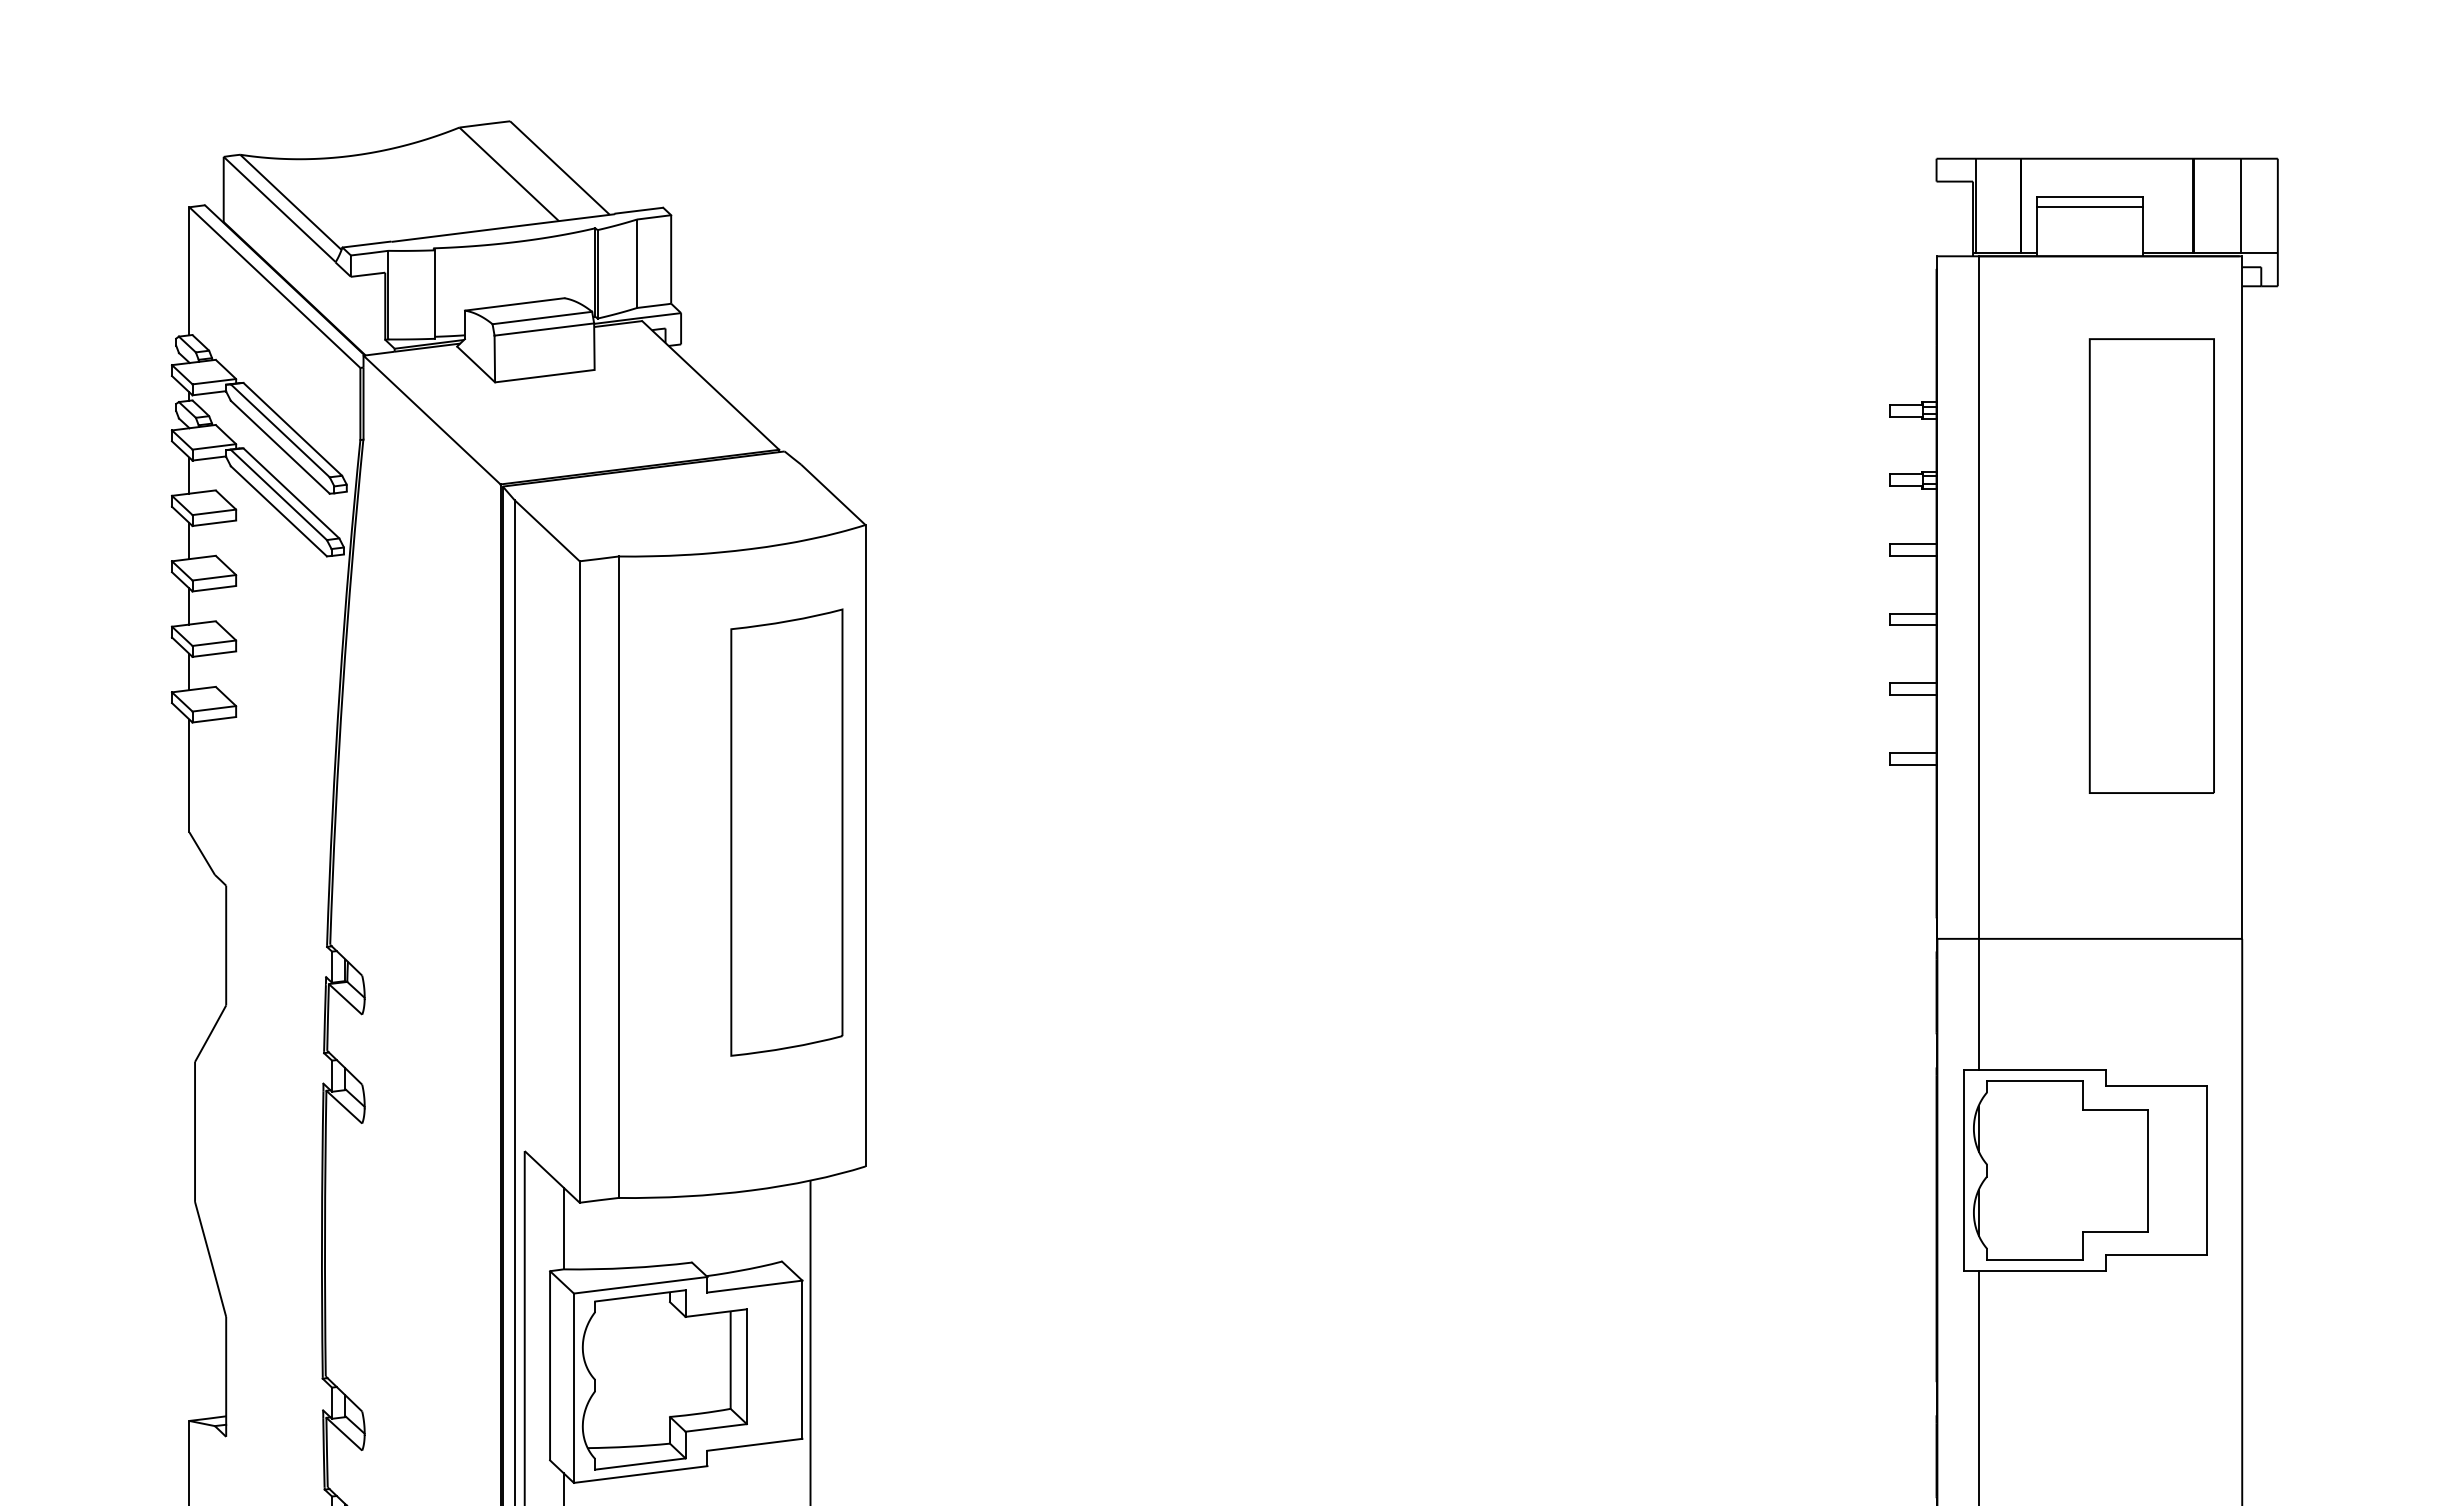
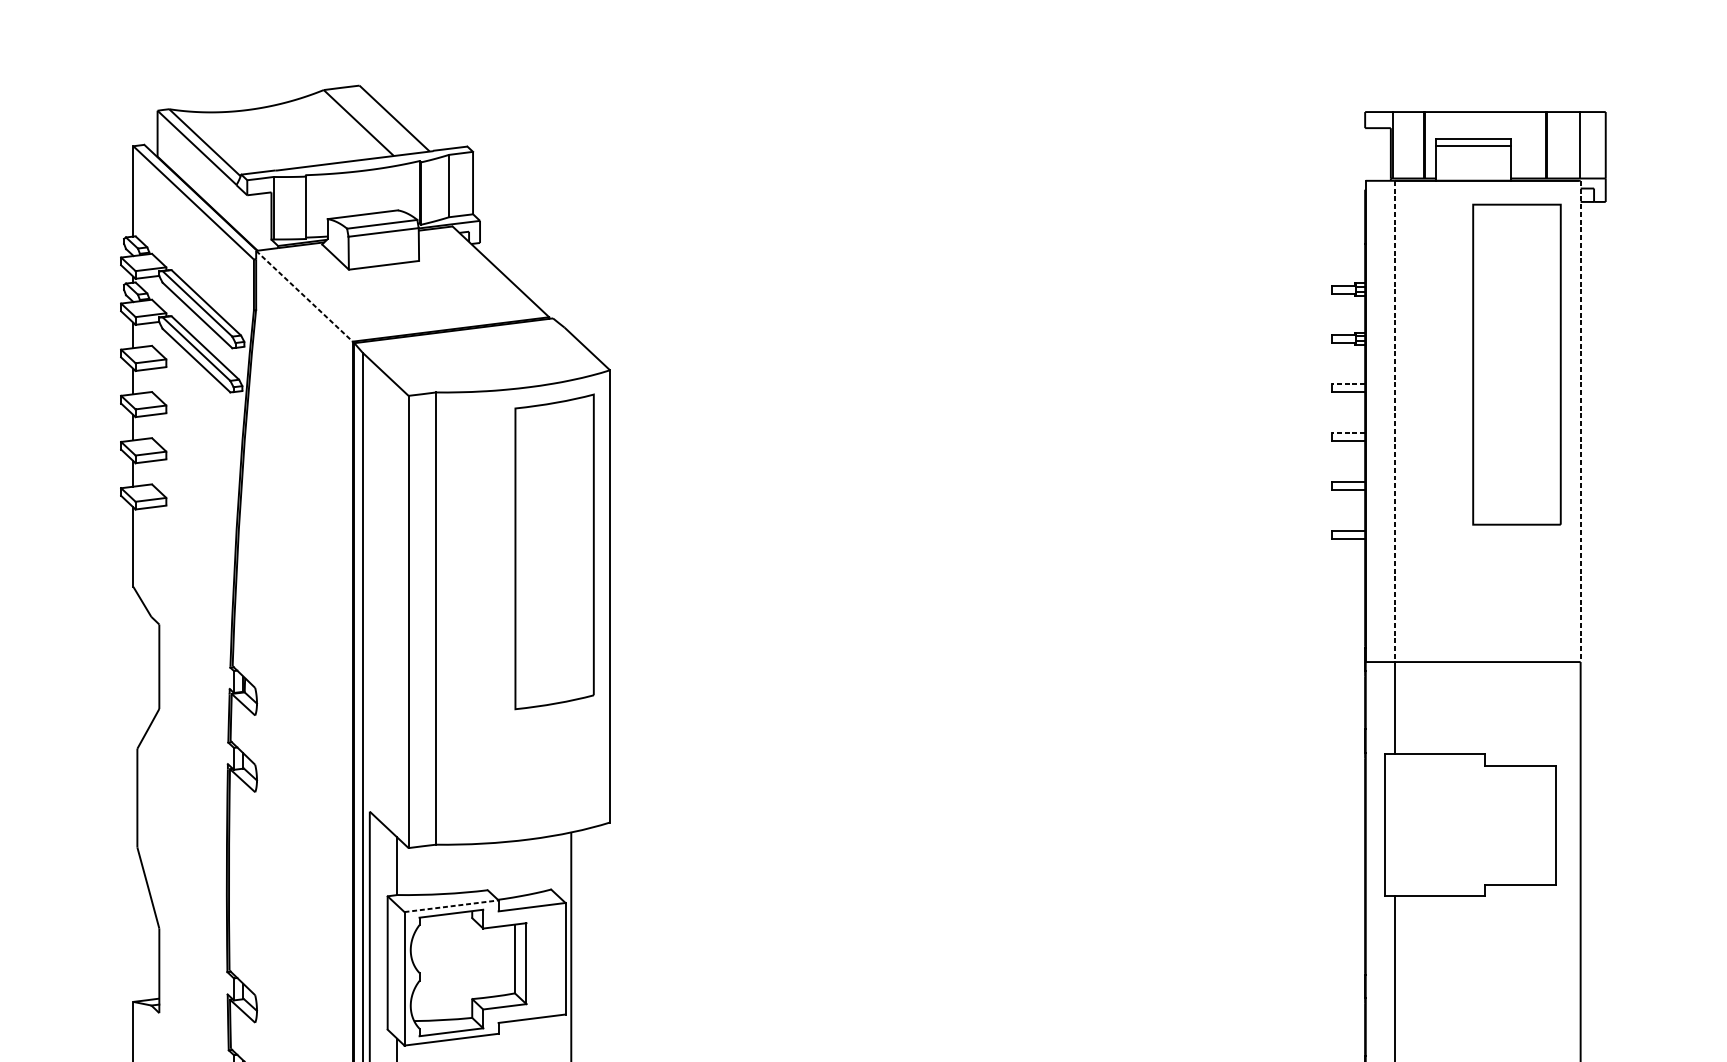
line: (432, 420) -> (304, 296), solid -> dashed
line: (1912, 544) -> (1348, 384), solid -> dashed
part: (2151, 565) -> (1516, 364), moved
line: (1978, 598) -> (1394, 422), solid -> dashed
line: (2242, 598) -> (1580, 422), solid -> dashed
line: (1912, 613) -> (1348, 432), solid -> dashed
part: (786, 832) -> (554, 551), moved
part: (2060, 1170) -> (1452, 825), removed
line: (641, 1285) -> (452, 906), solid -> dashed

